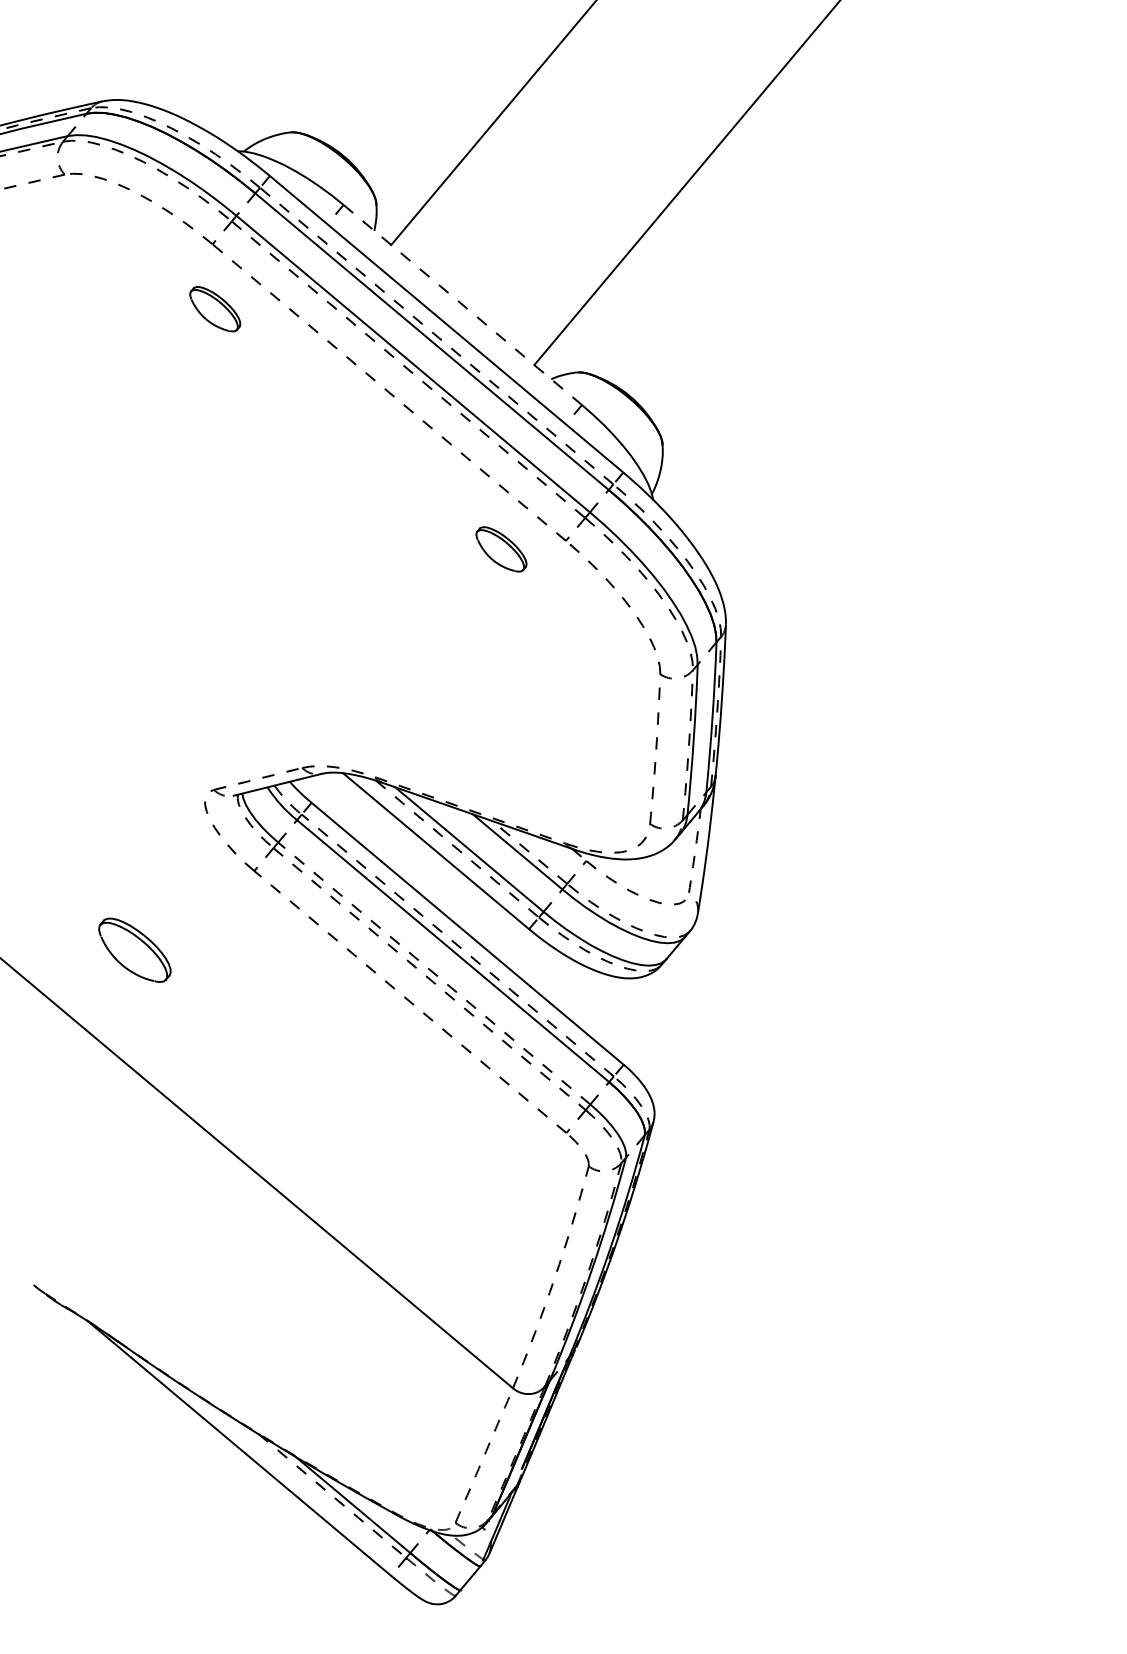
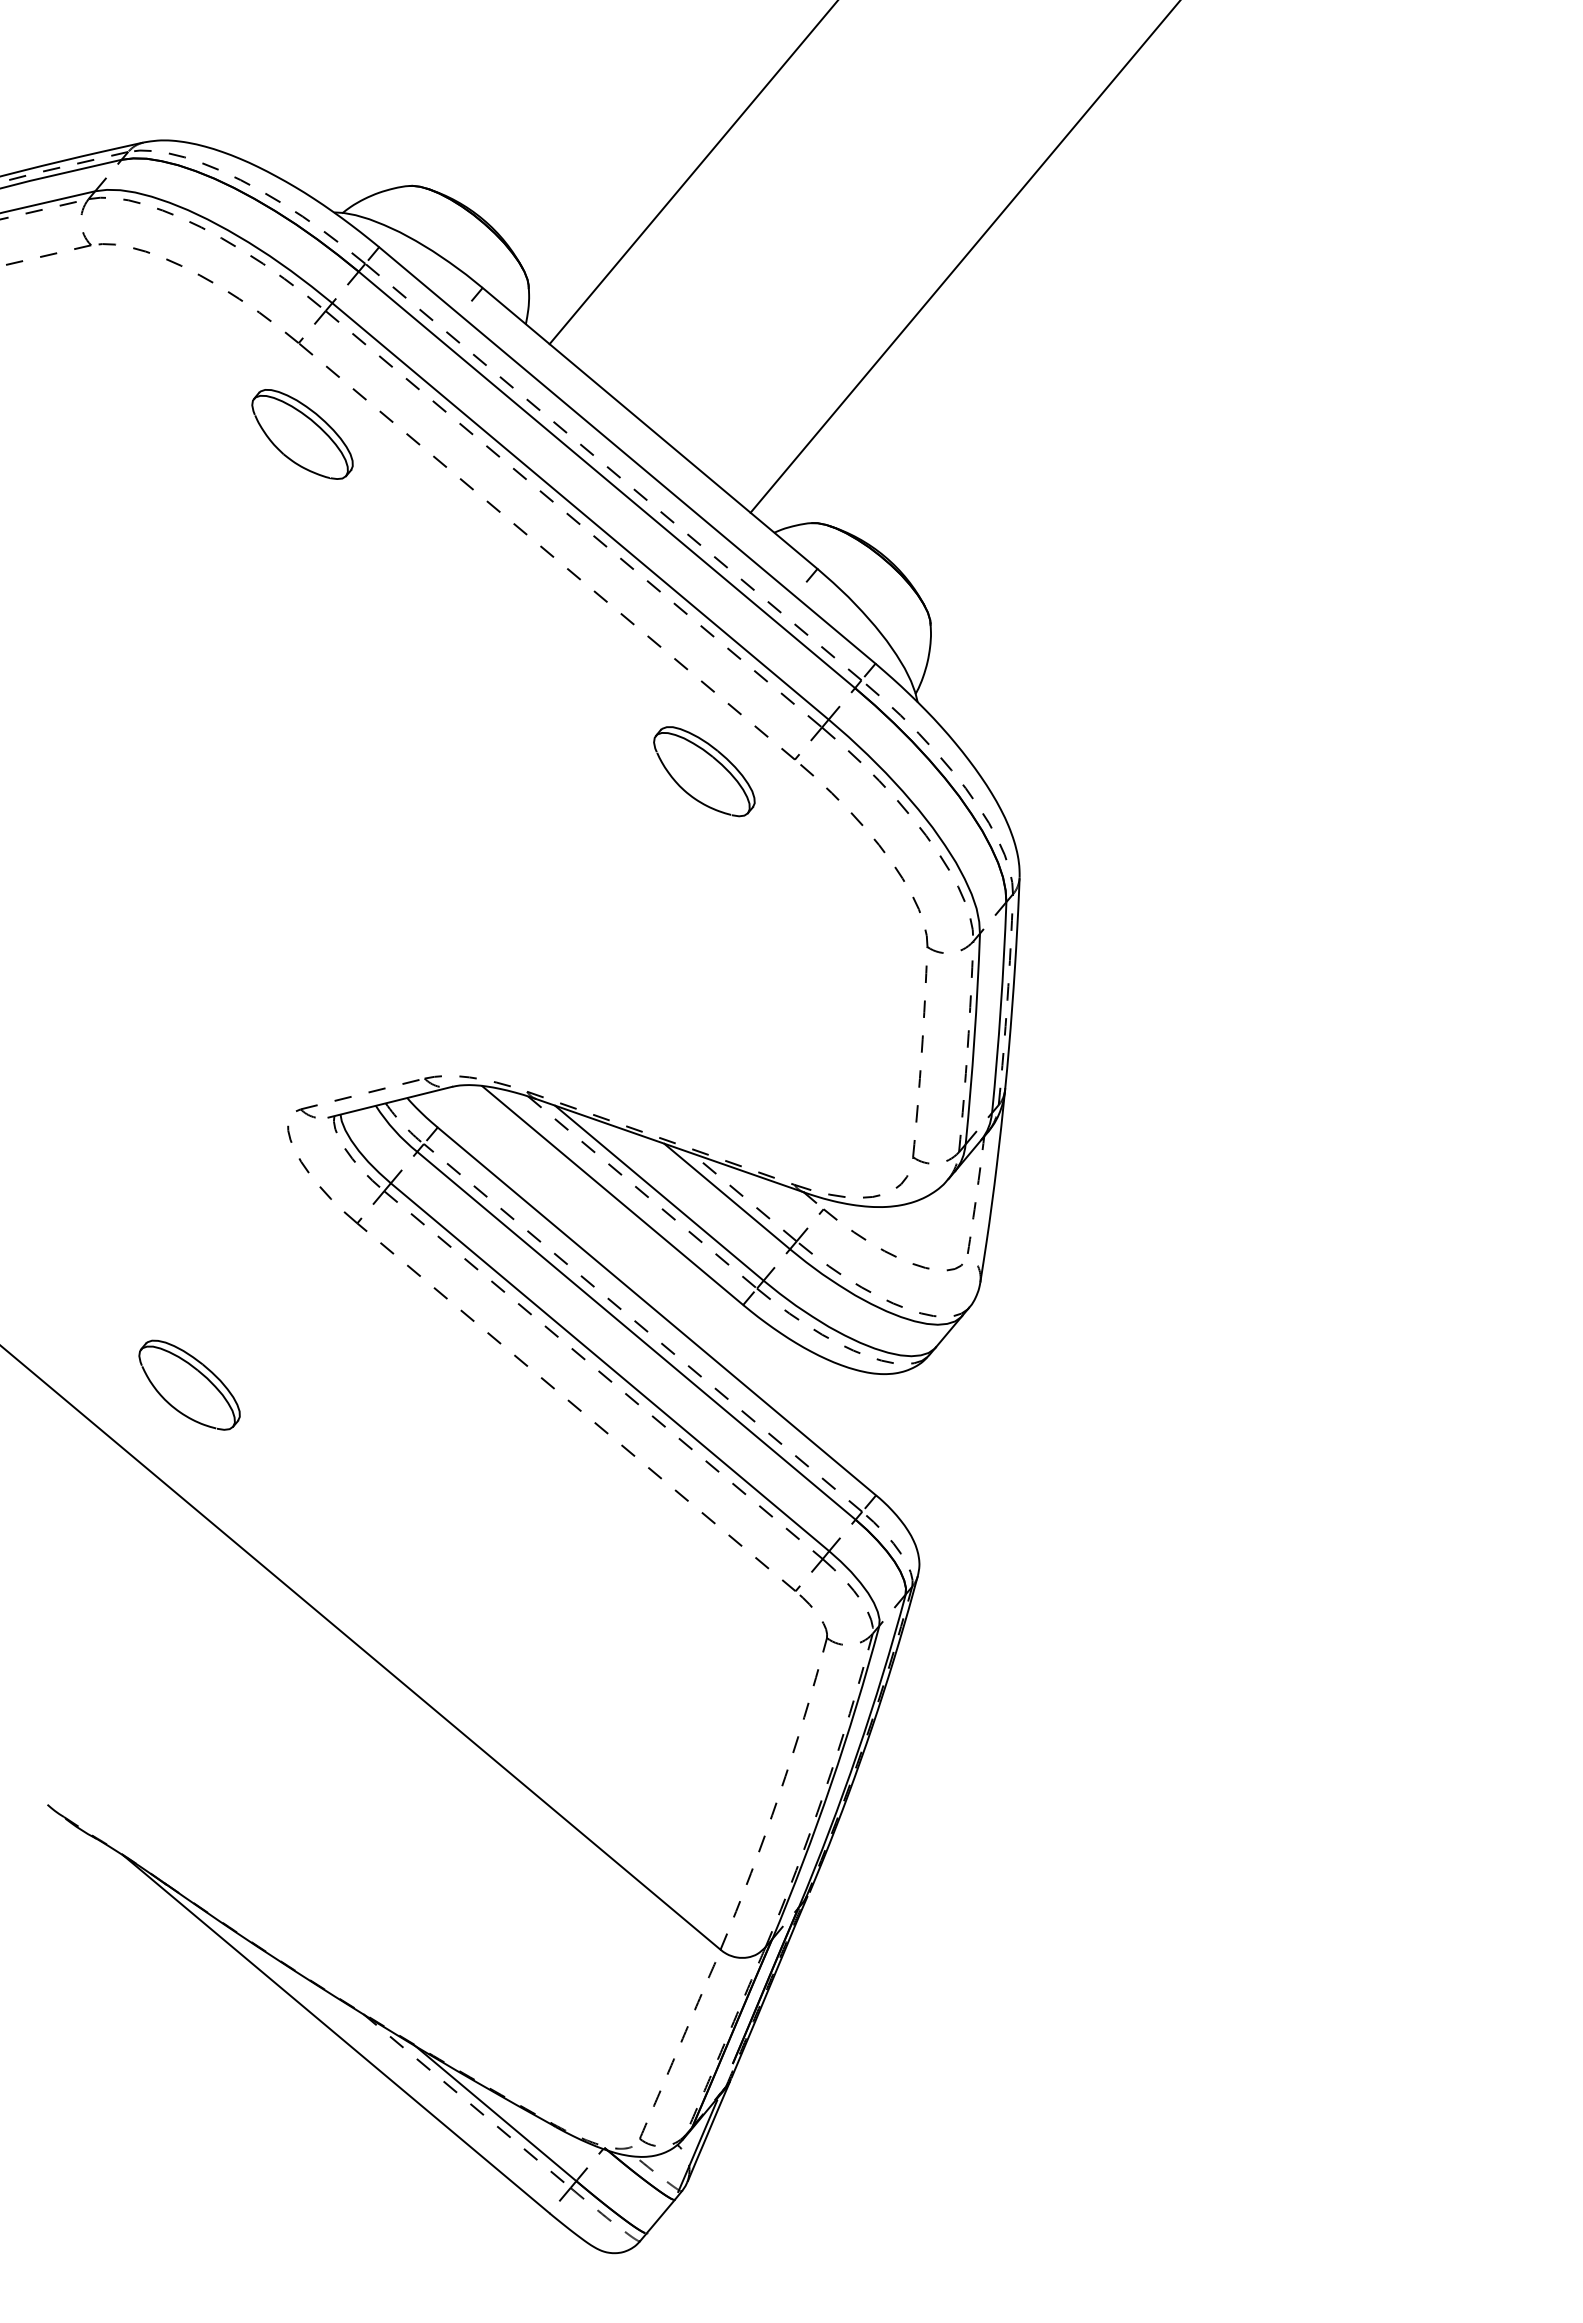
line: (462, 305) -> (649, 429), dashed -> solid
part: (214, 308) -> (301, 433), size x1.43
part: (501, 549) -> (704, 771), size x1.43
part: (134, 949) -> (189, 1384), moved
line: (434, 973) -> (610, 1367), dashed -> solid

